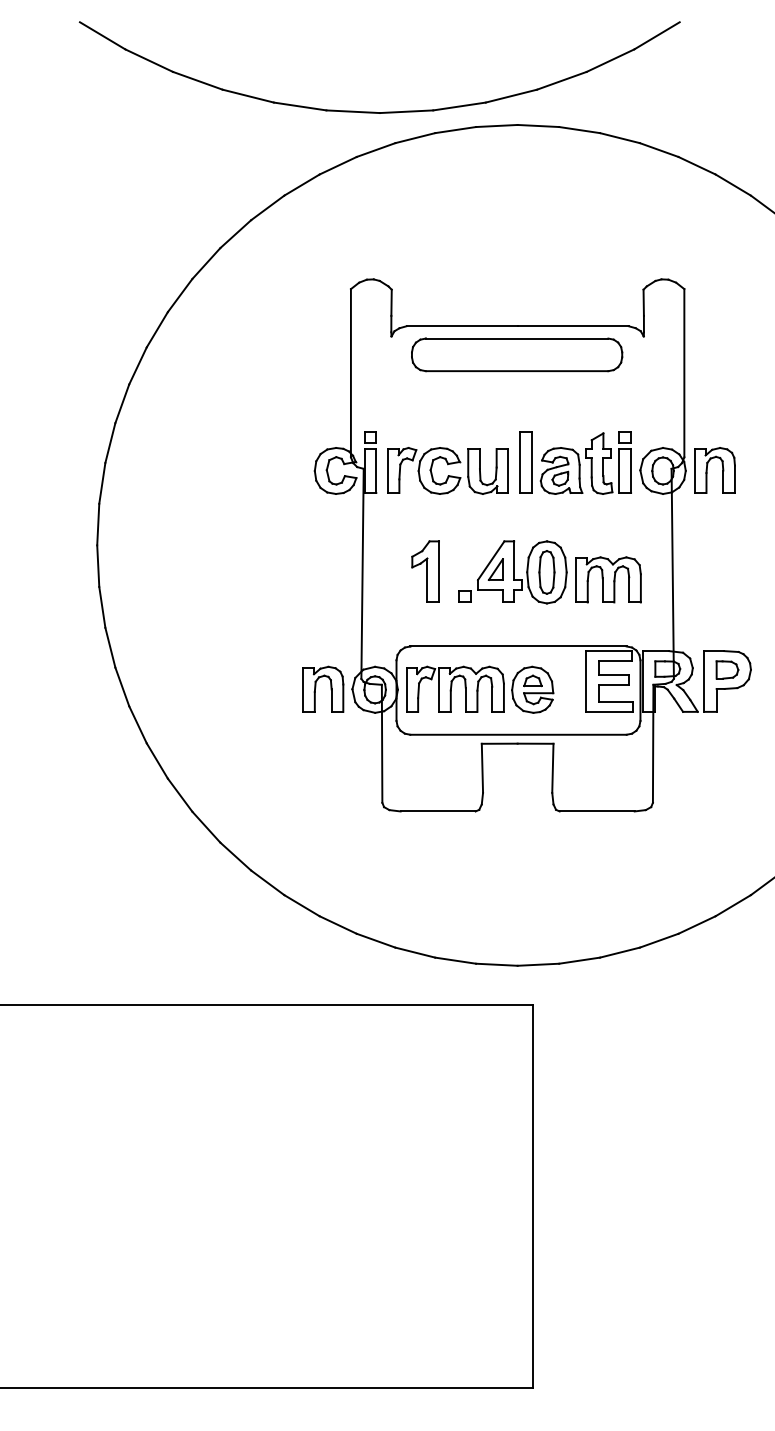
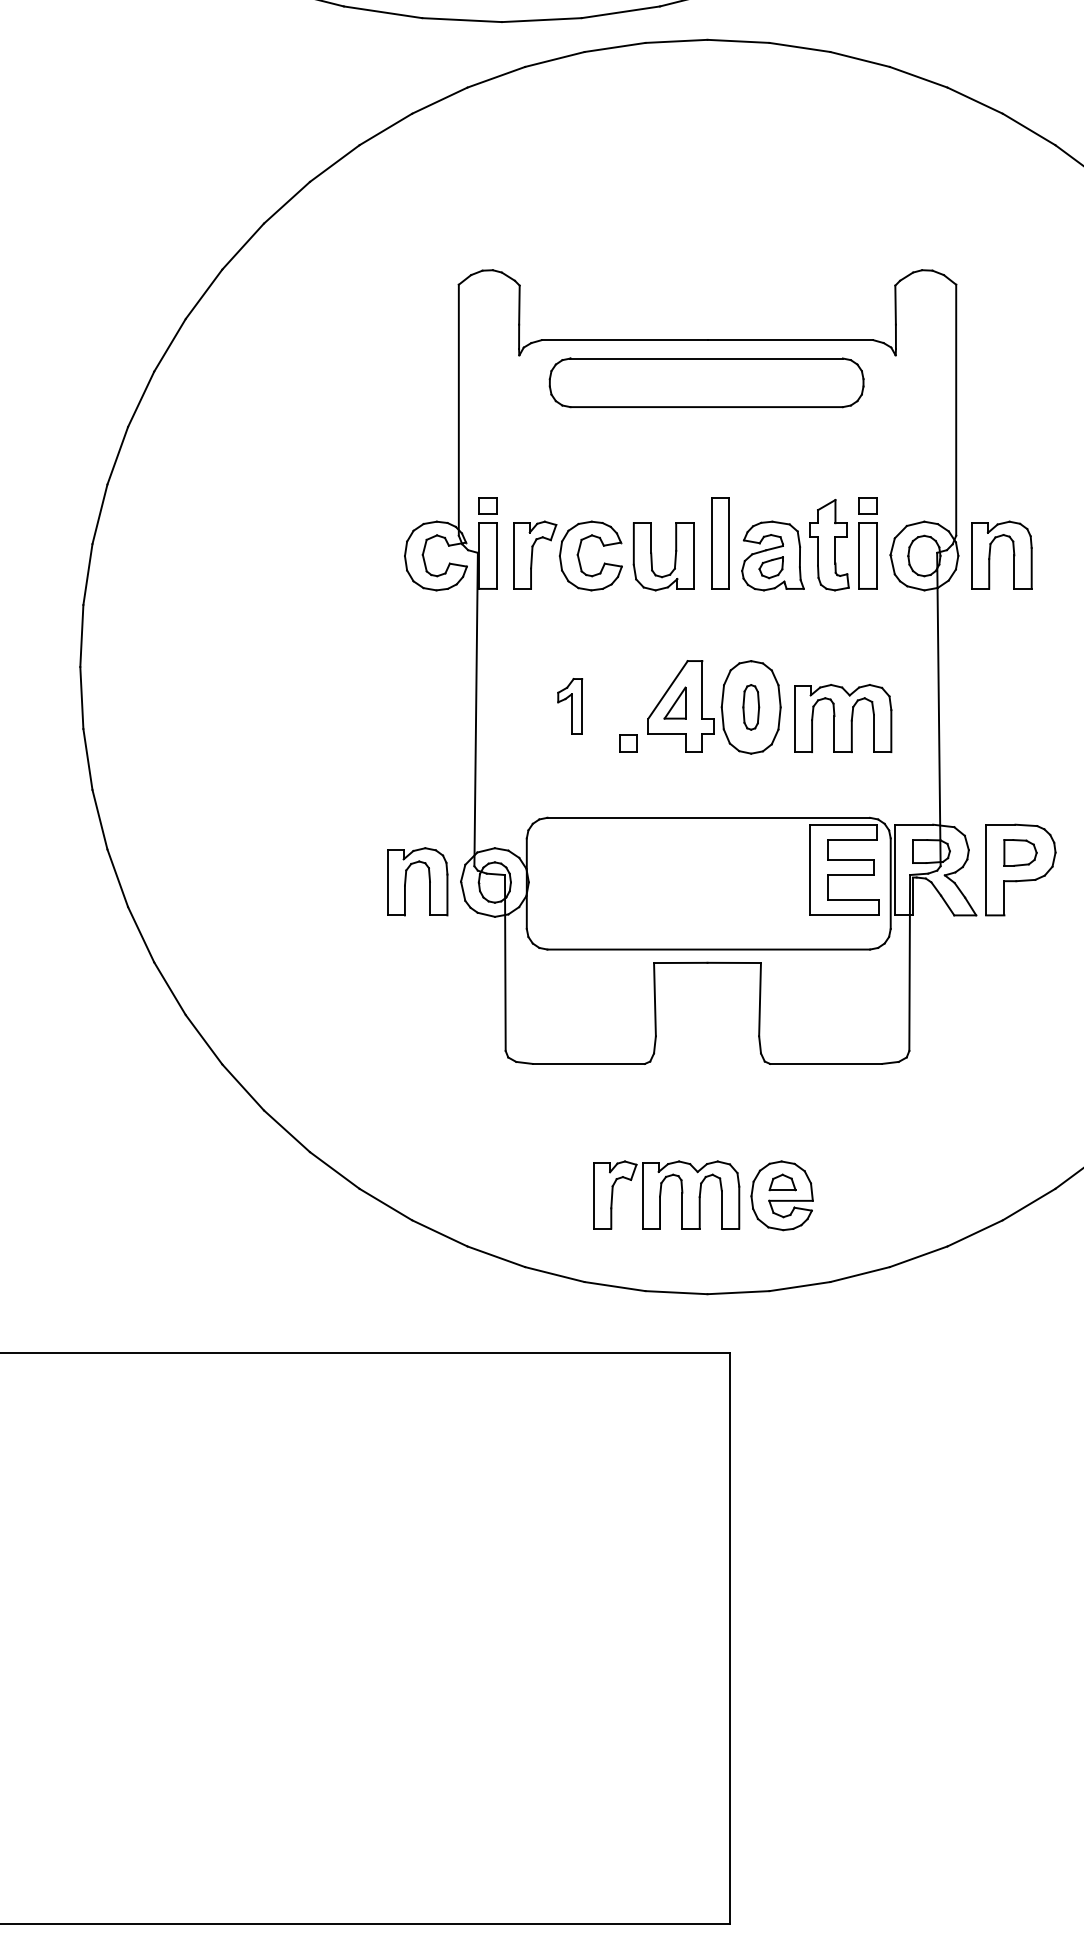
part: (425, 571) -> (570, 705), size x0.6
part: (546, 572) -> (750, 707), size x0.7
part: (480, 689) -> (704, 1195), moved

